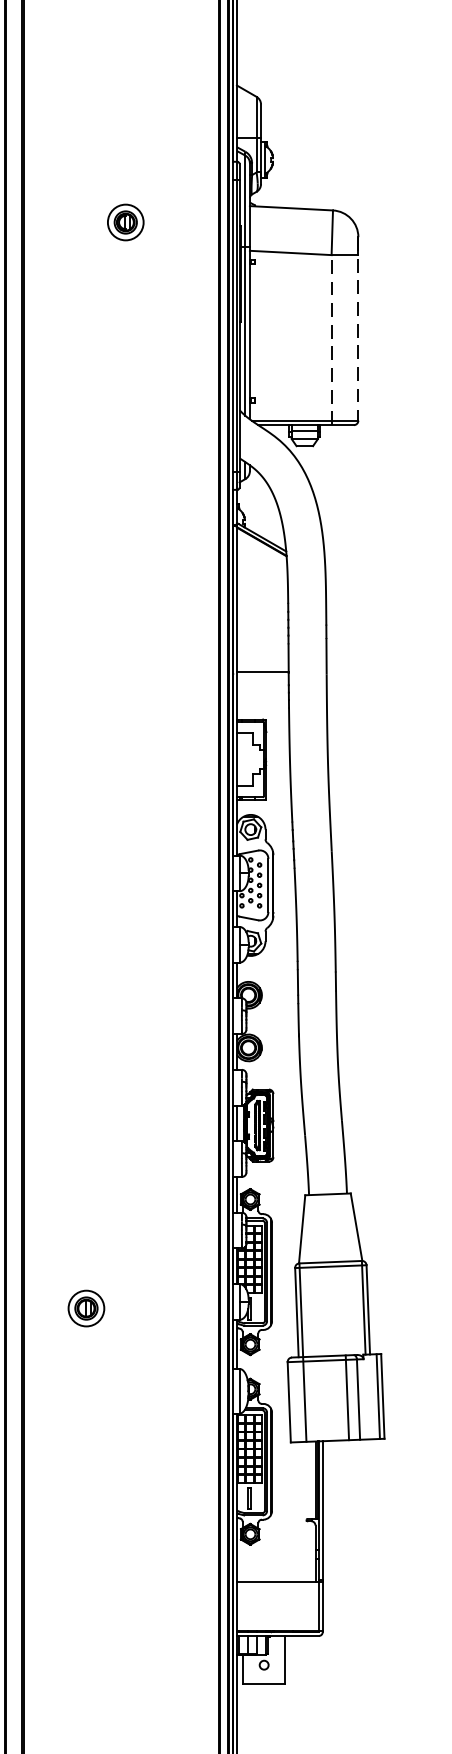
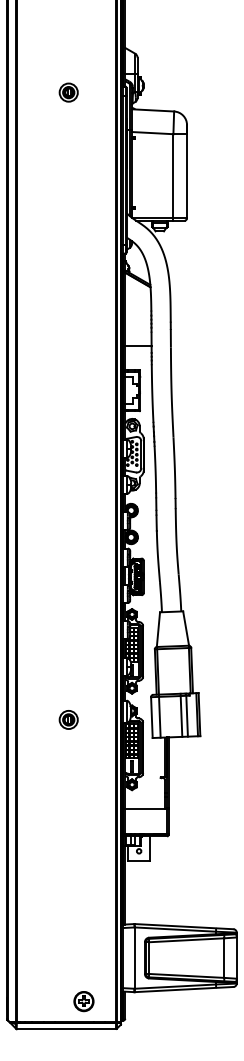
part: (125, 222) -> (68, 92), moved
line: (359, 328) -> (187, 171), dashed -> solid
line: (331, 338) -> (173, 176), dashed -> solid
part: (85, 1307) -> (68, 719), moved

